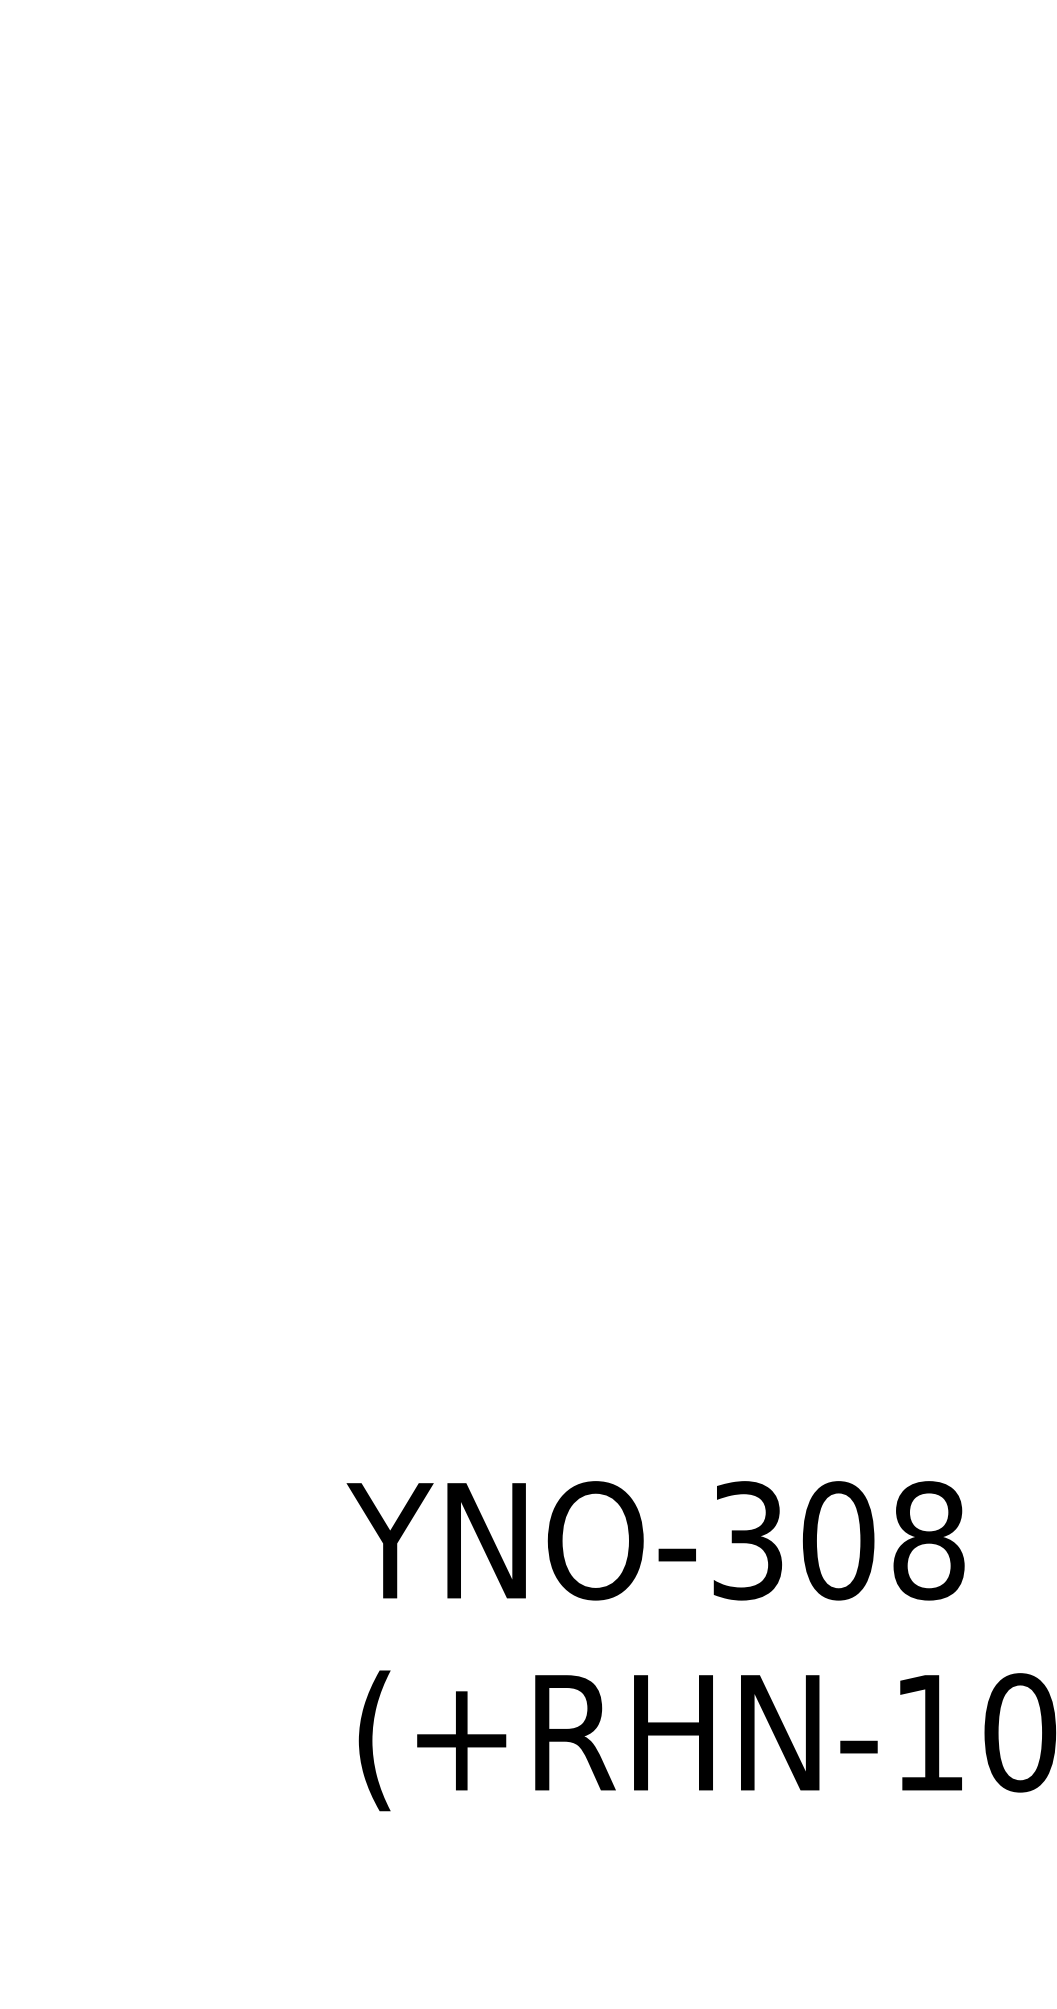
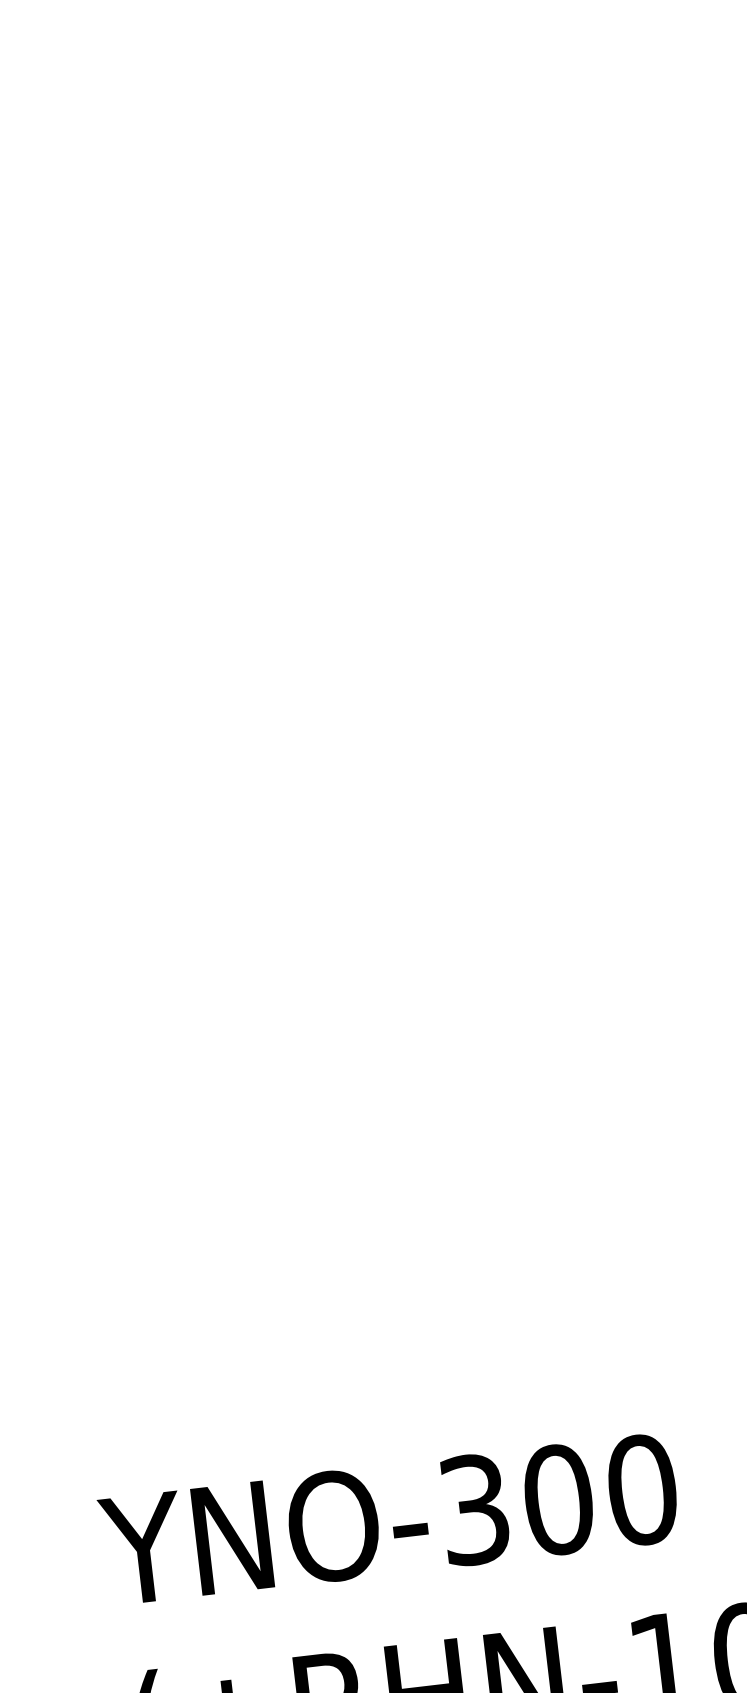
text: (928, 1540) -> (641, 1489), YNO-308 -> YNO-300

